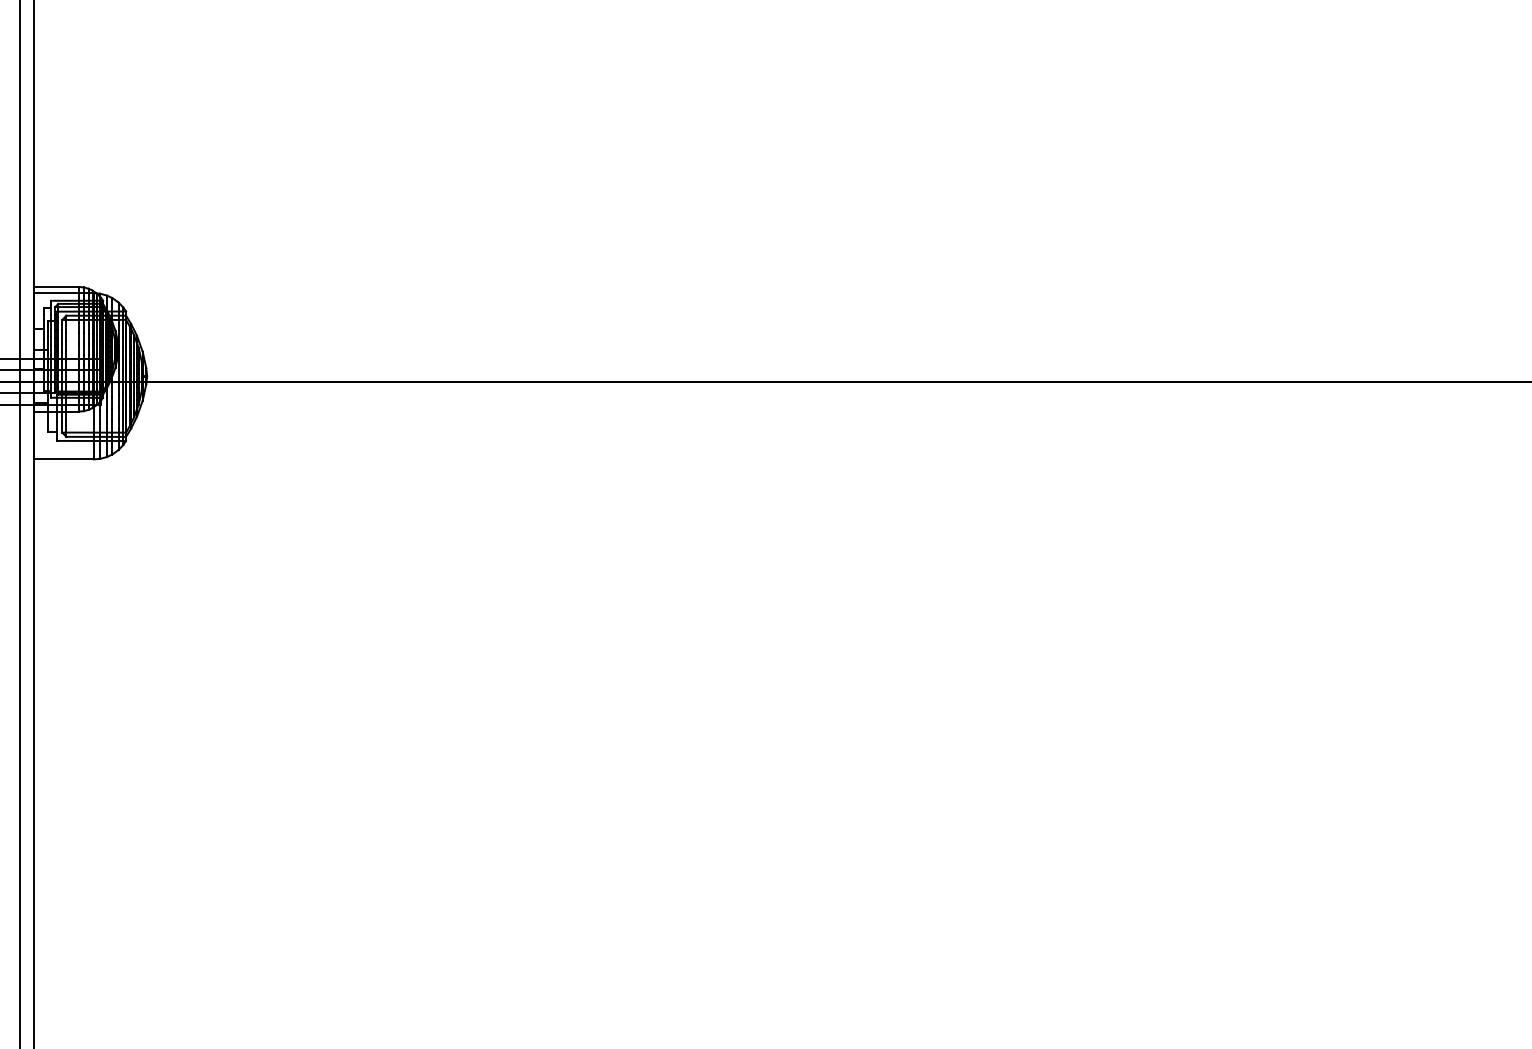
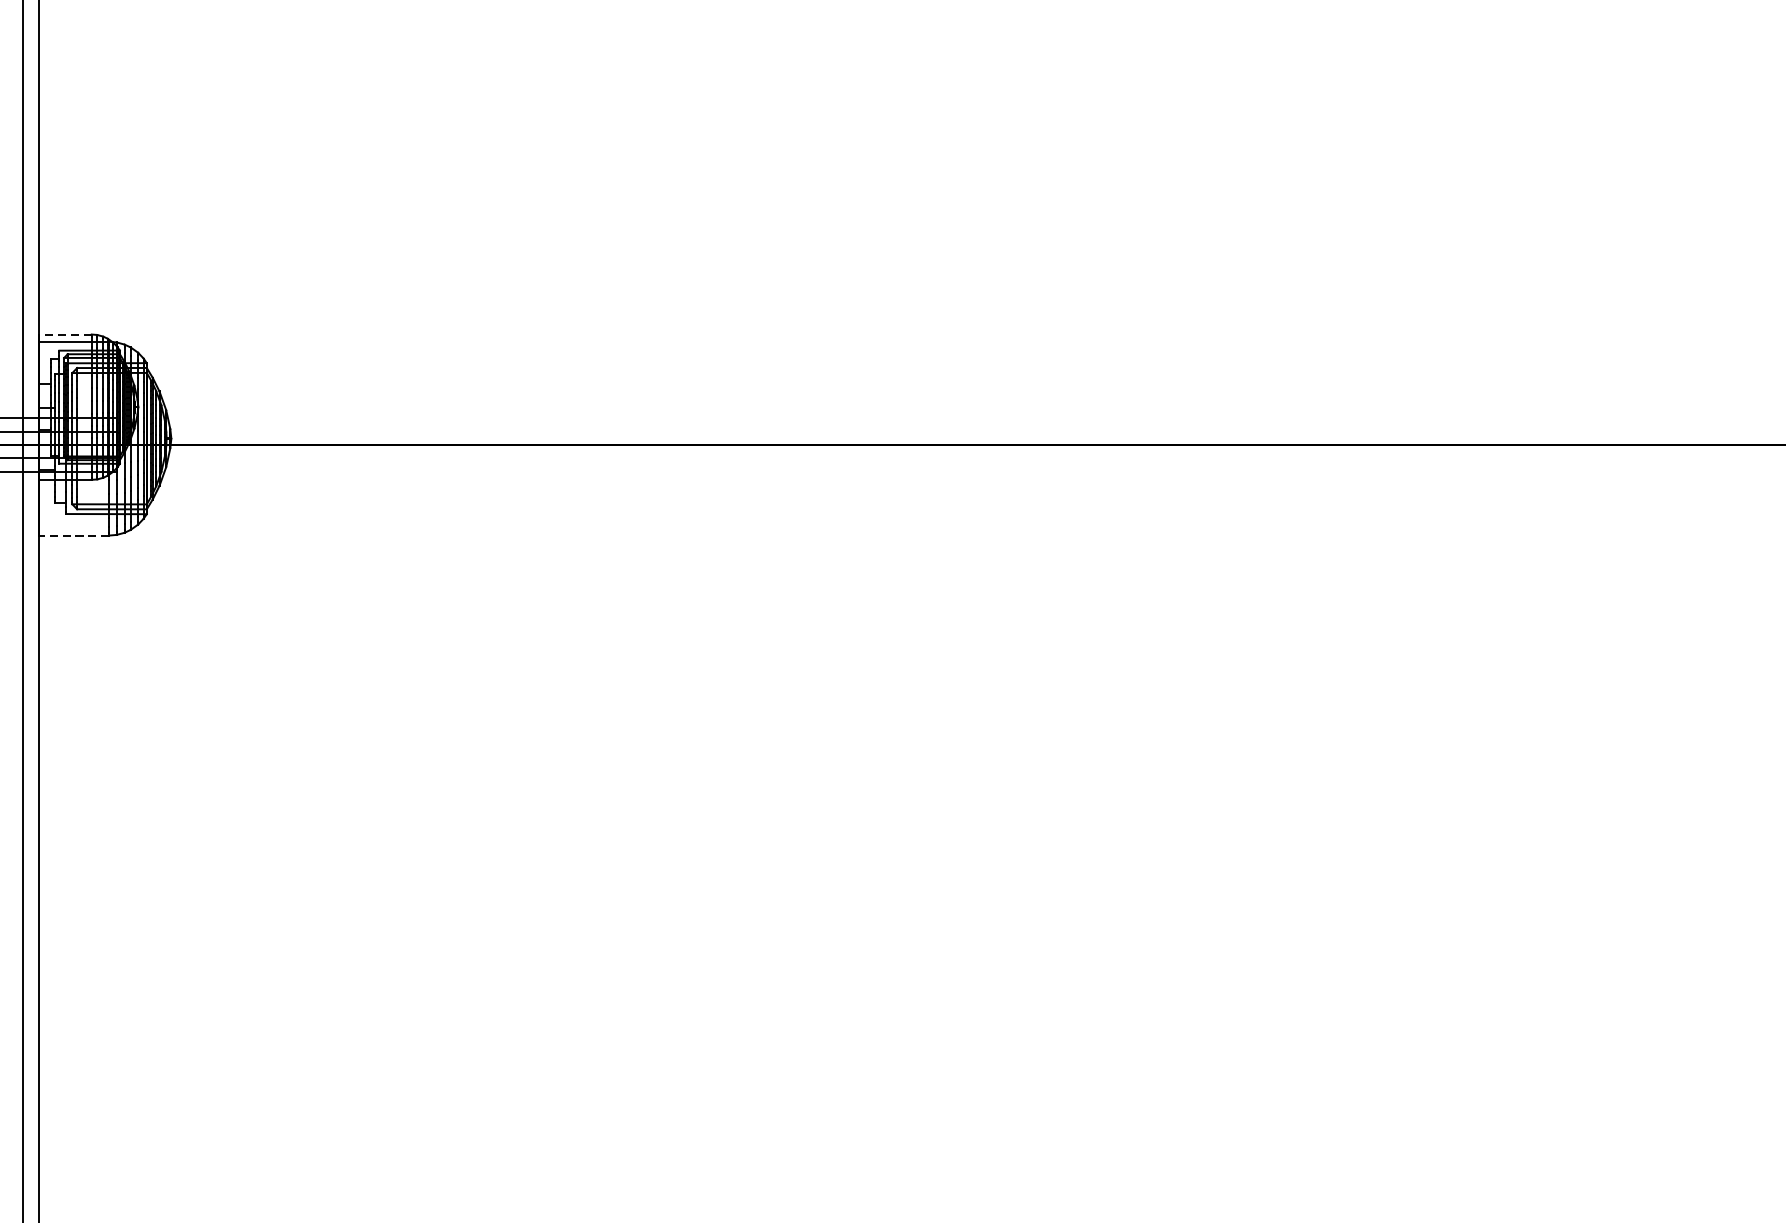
line: (56, 286) -> (65, 333), solid -> dashed
line: (63, 459) -> (73, 535), solid -> dashed

